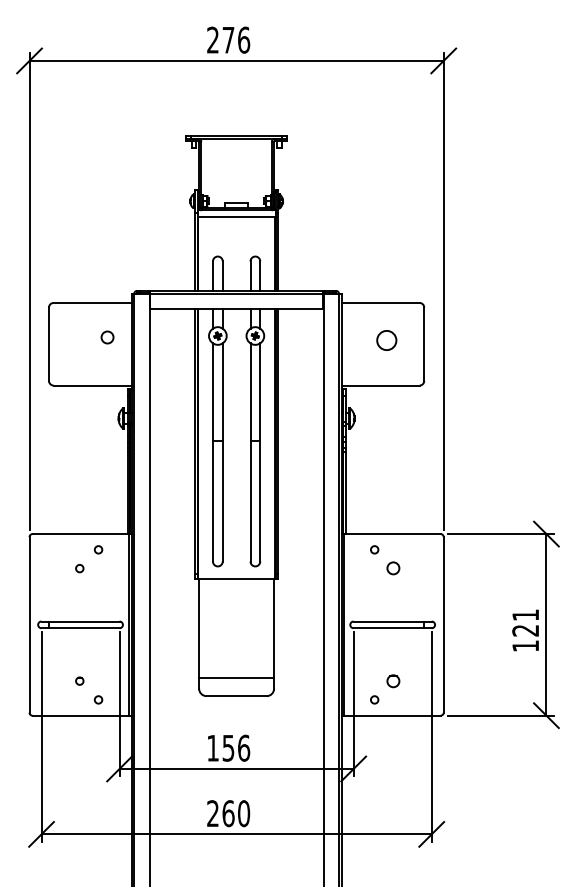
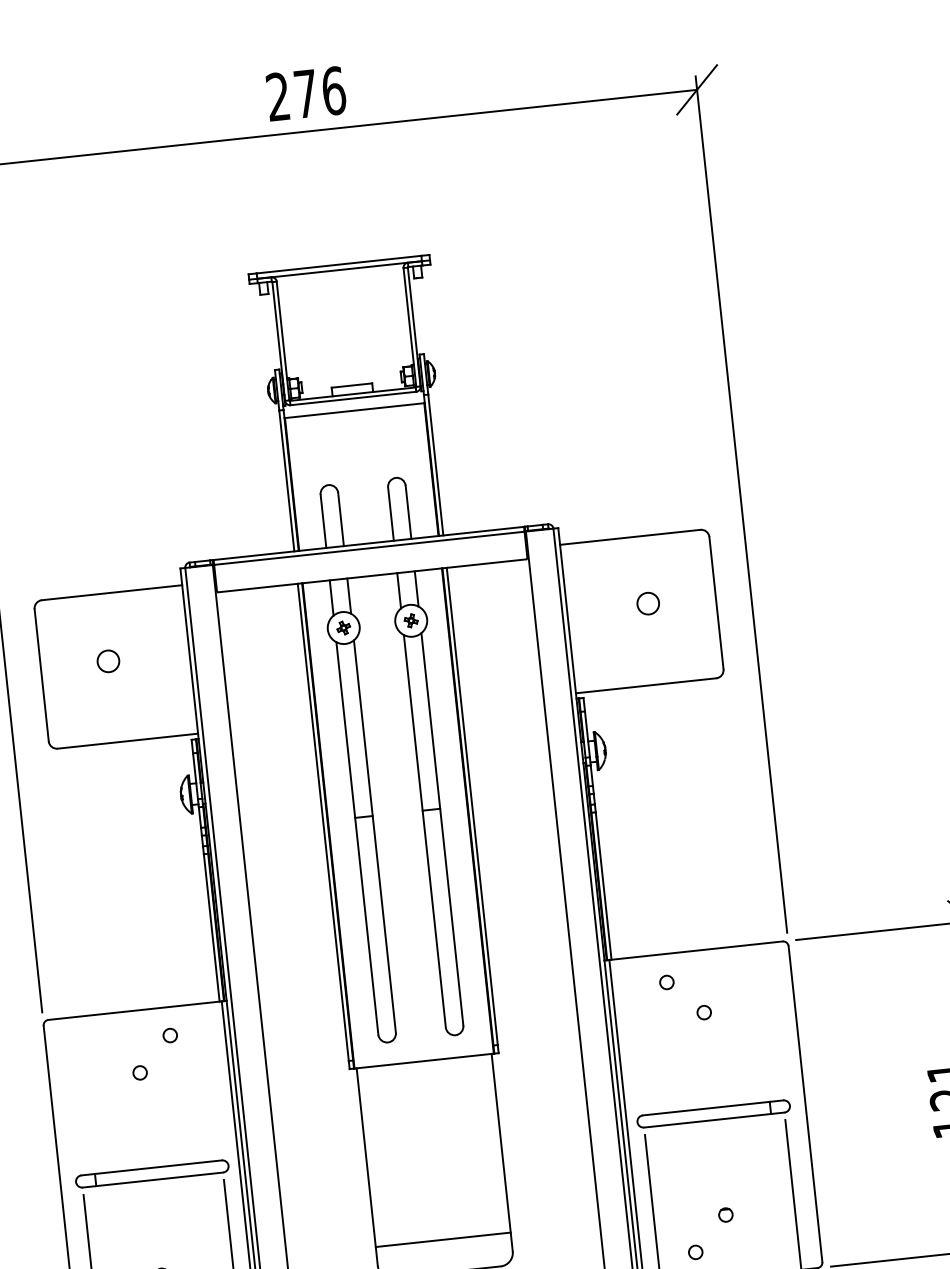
circle: (107, 337) -> (108, 661), moved
circle: (386, 340) -> (647, 603), size x0.62
circle: (393, 568) -> (704, 1012), size x0.62
part: (393, 680) -> (725, 1213), size x0.62

